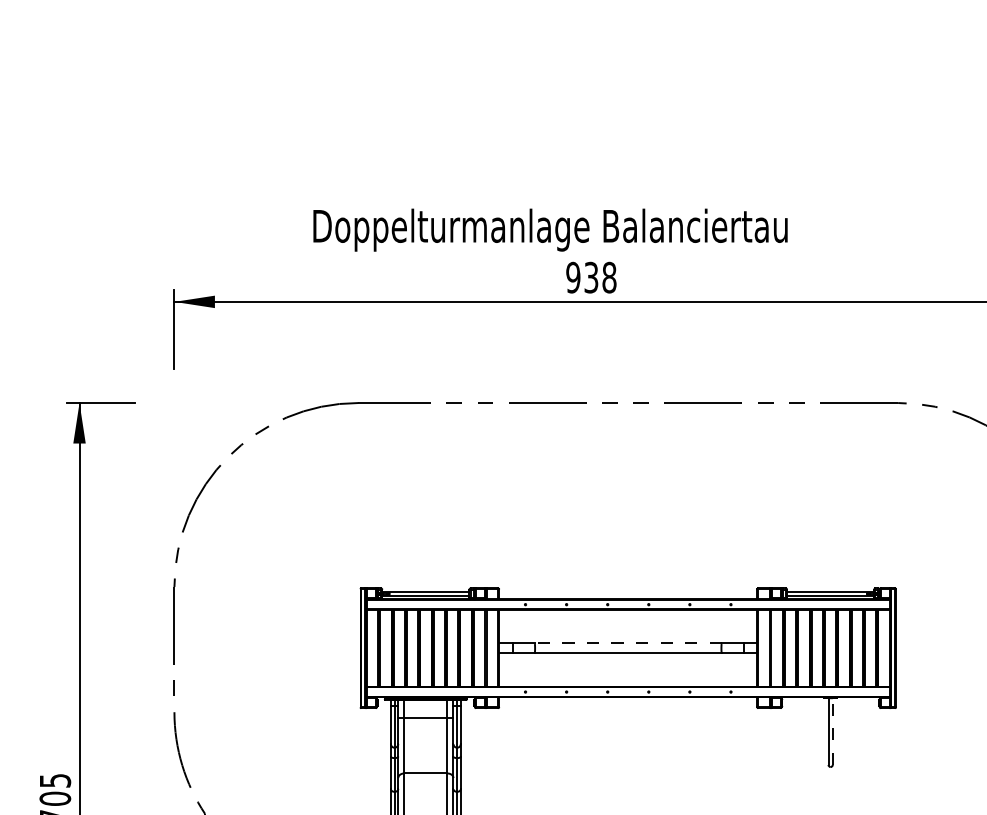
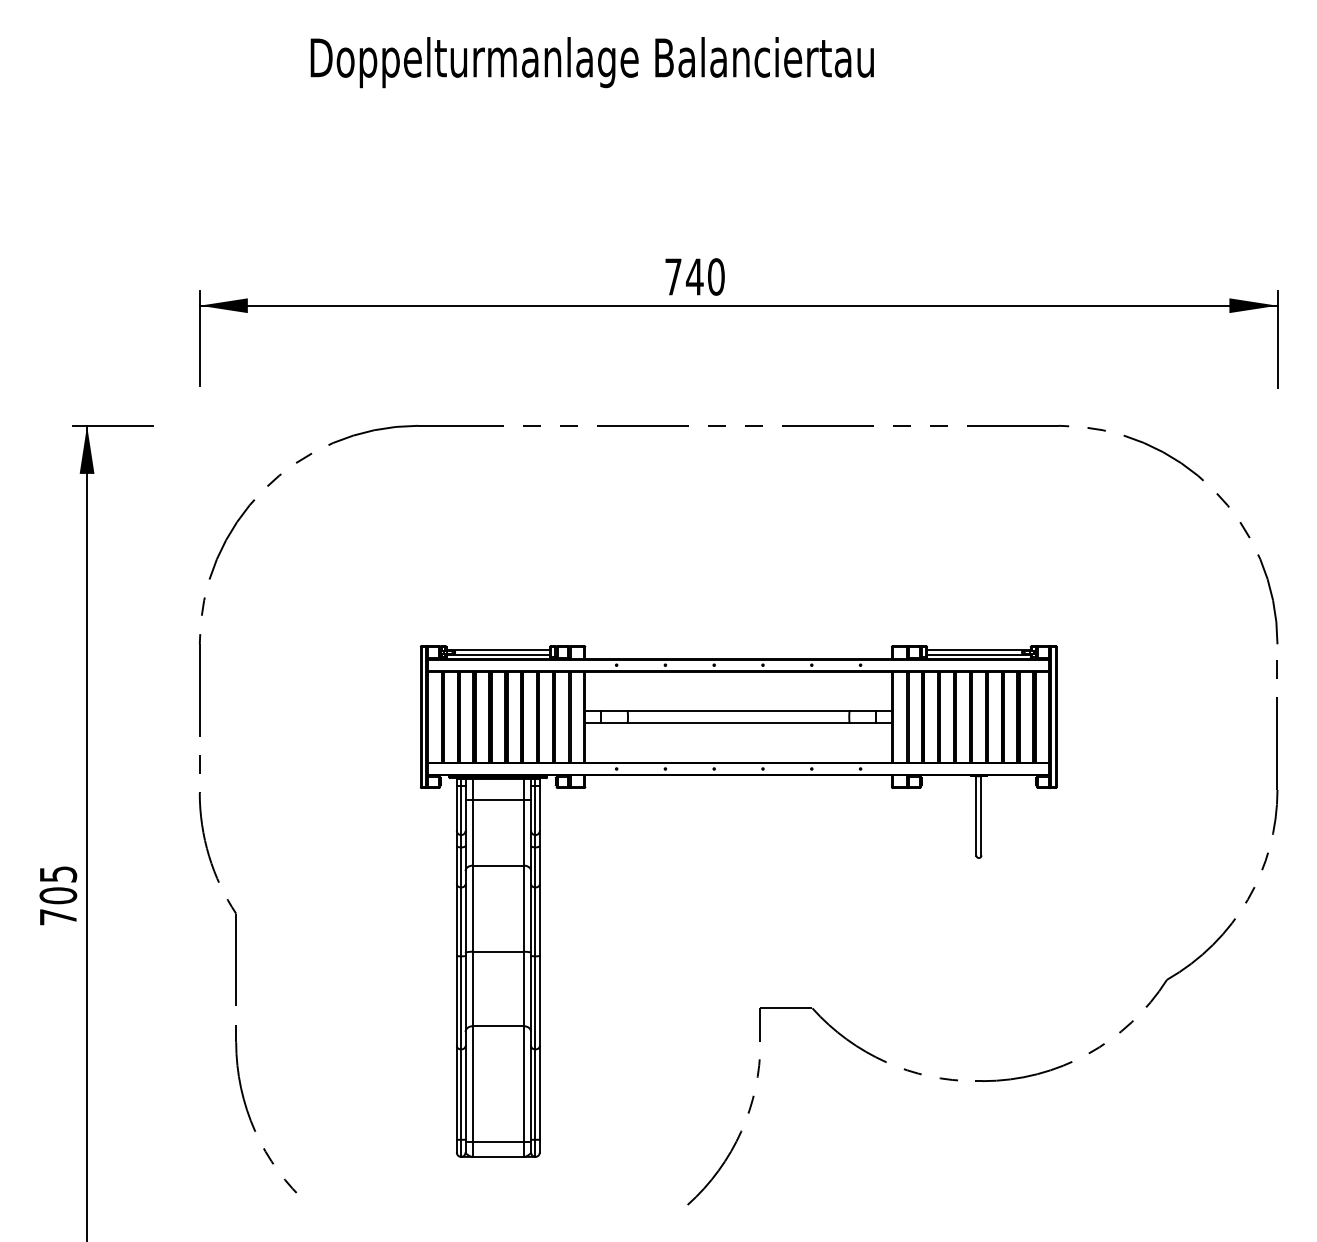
text: (549, 230) -> (591, 62), moved
text: (591, 277) -> (694, 276), 938 -> 740
line: (628, 643) -> (738, 711), dashed -> solid
line: (832, 731) -> (981, 815), dashed -> solid

